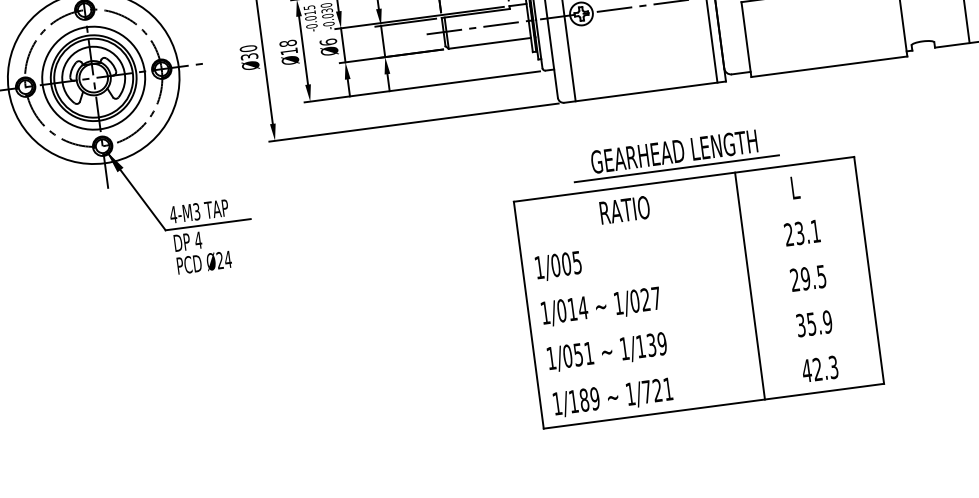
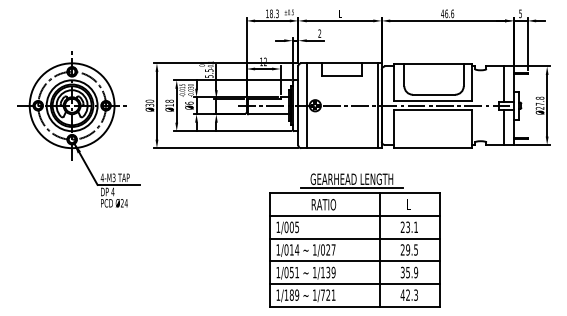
line: (689, 225) -> (354, 216), added
line: (695, 269) -> (354, 238), added
line: (701, 316) -> (354, 261), added
line: (707, 360) -> (354, 283), added

